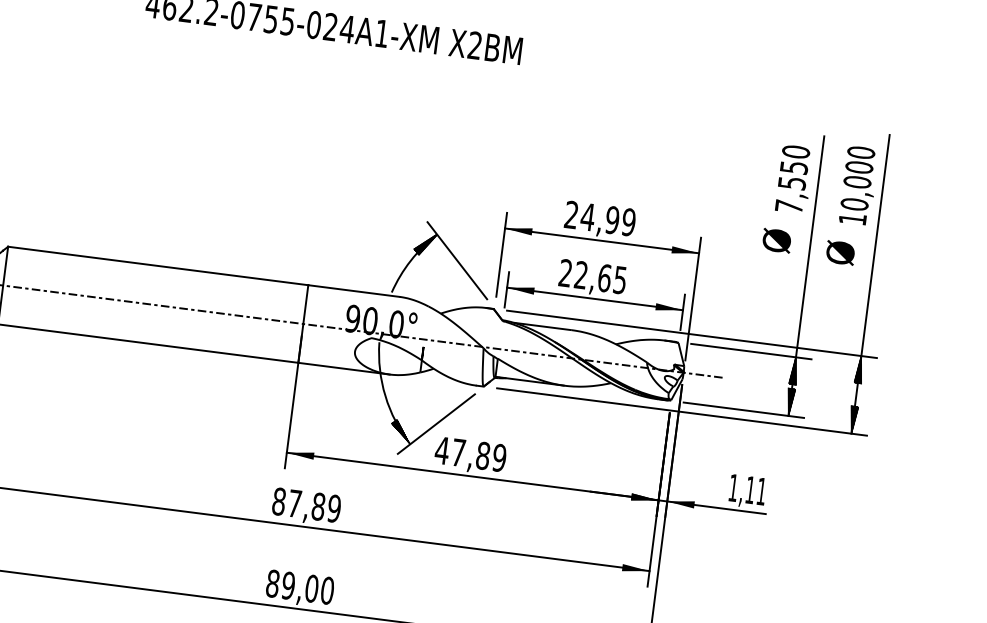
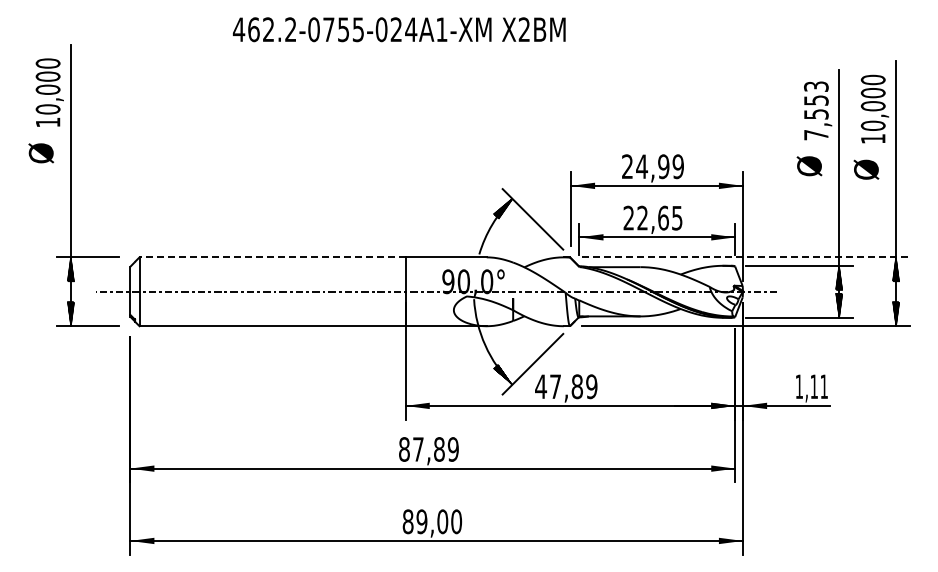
text: (796, 151) -> (816, 86), 7,550 -> 7,553
line: (158, 266) -> (272, 257), solid -> dashed
line: (691, 334) -> (745, 257), solid -> dashed

